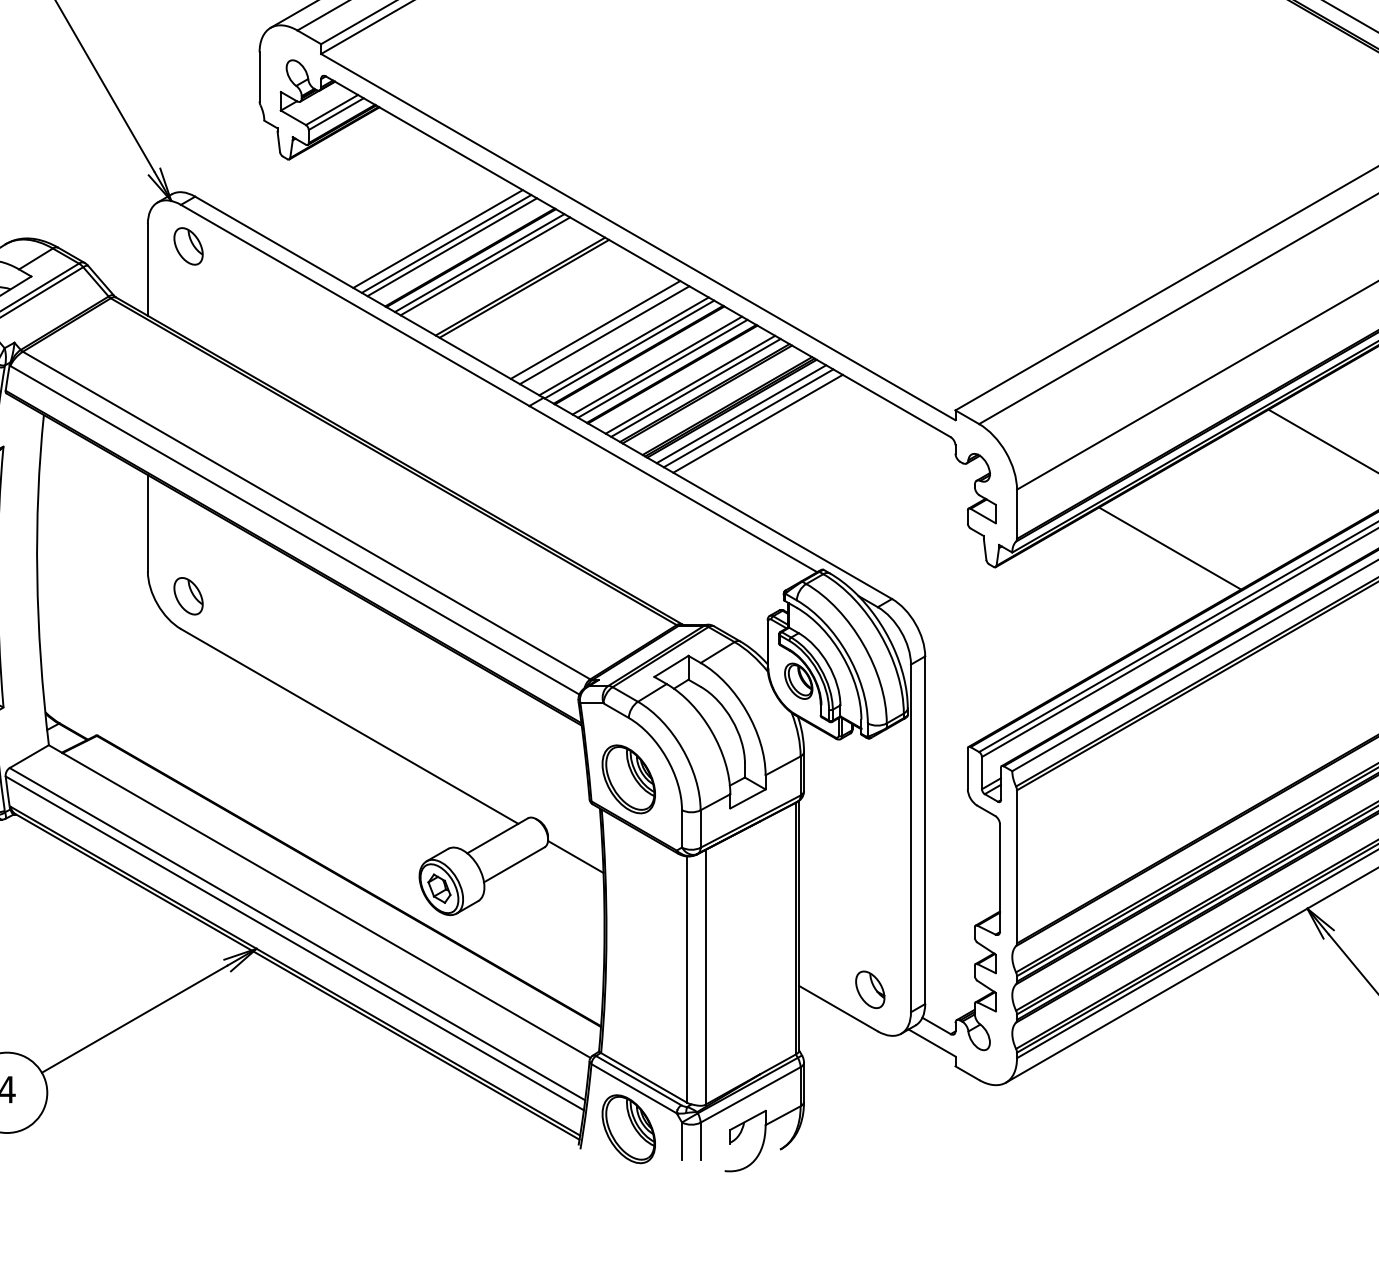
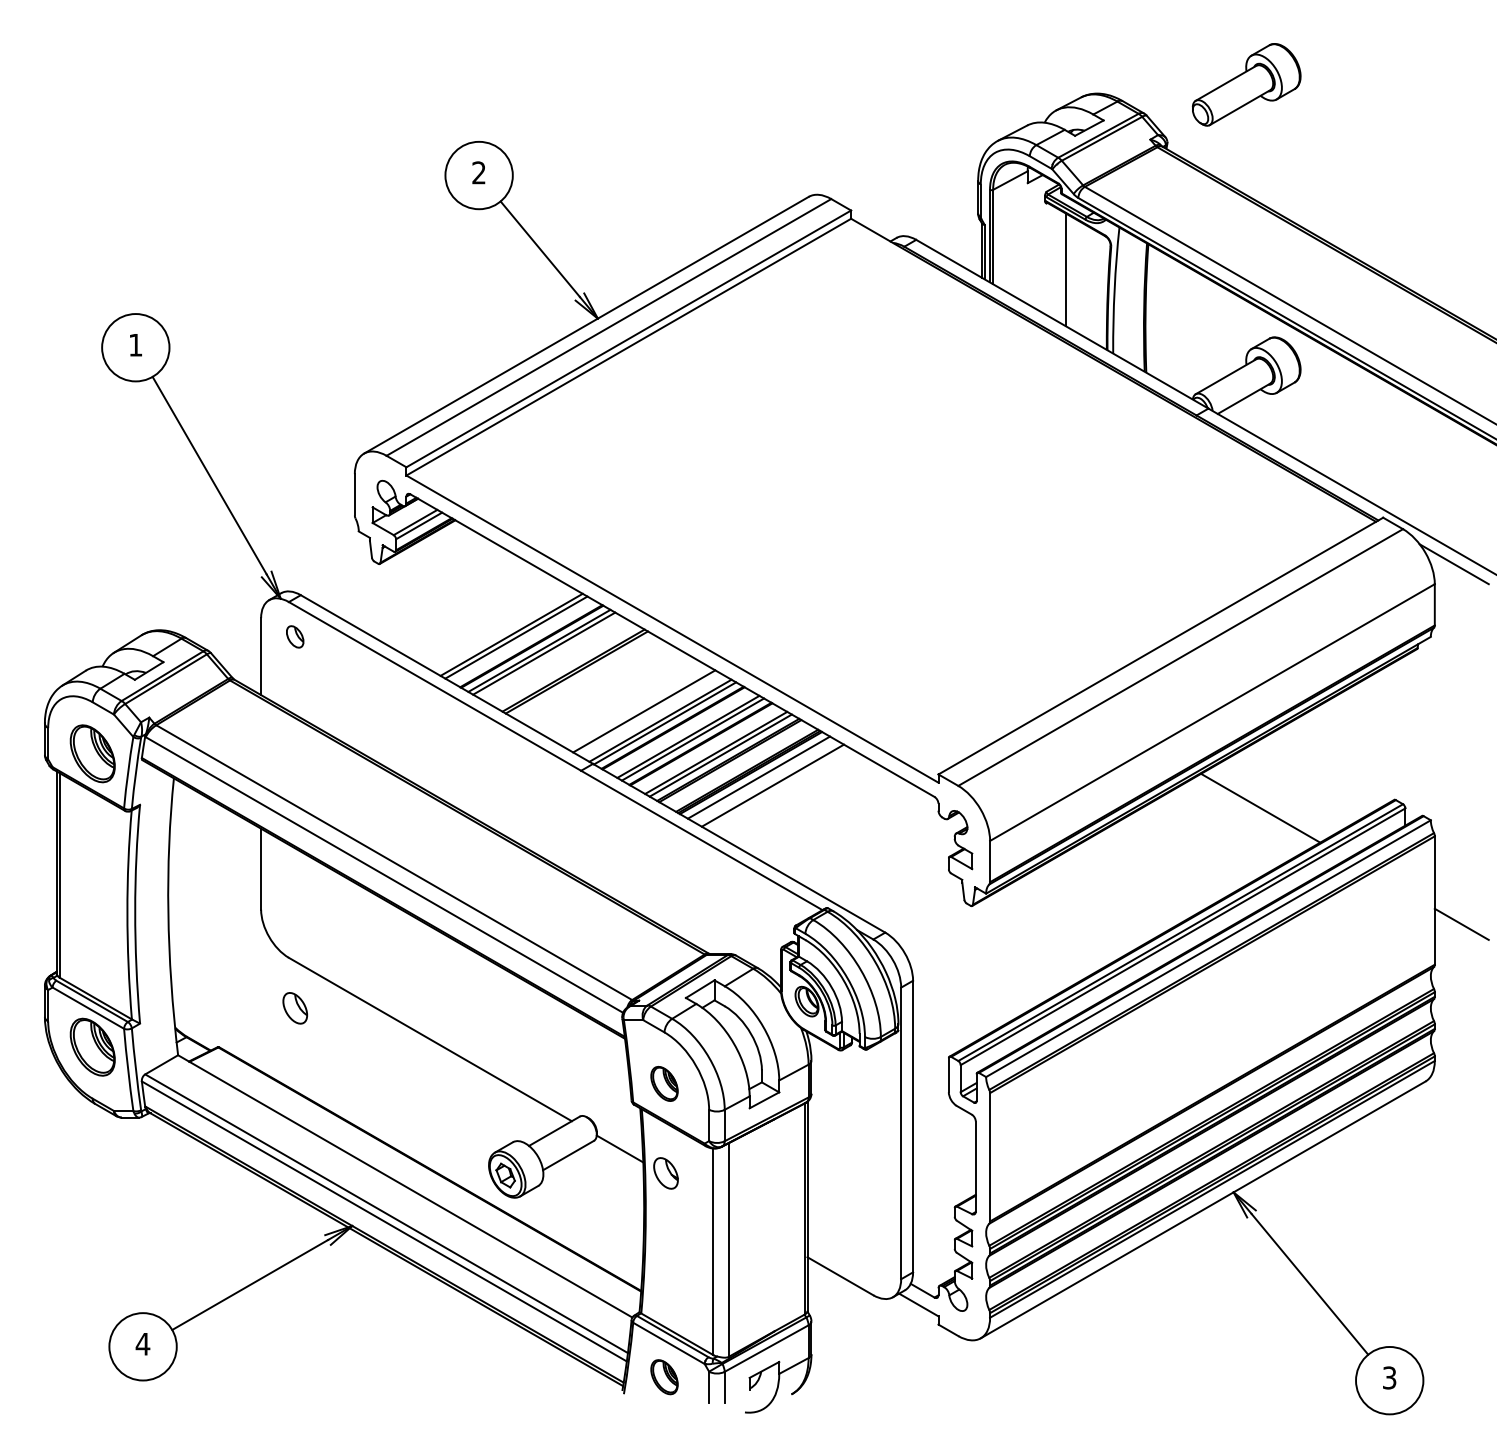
line: (438, 238) -> (504, 630), removed
part: (187, 245) -> (294, 636), size x0.7
line: (595, 329) -> (636, 706), removed
line: (748, 418) -> (764, 781), removed
line: (1170, 547) -> (1118, 889), removed
part: (187, 596) -> (294, 1008), moved
part: (628, 778) -> (664, 1083), size x0.6
part: (869, 989) -> (665, 1173), moved
part: (628, 1128) -> (664, 1376), size x0.6

